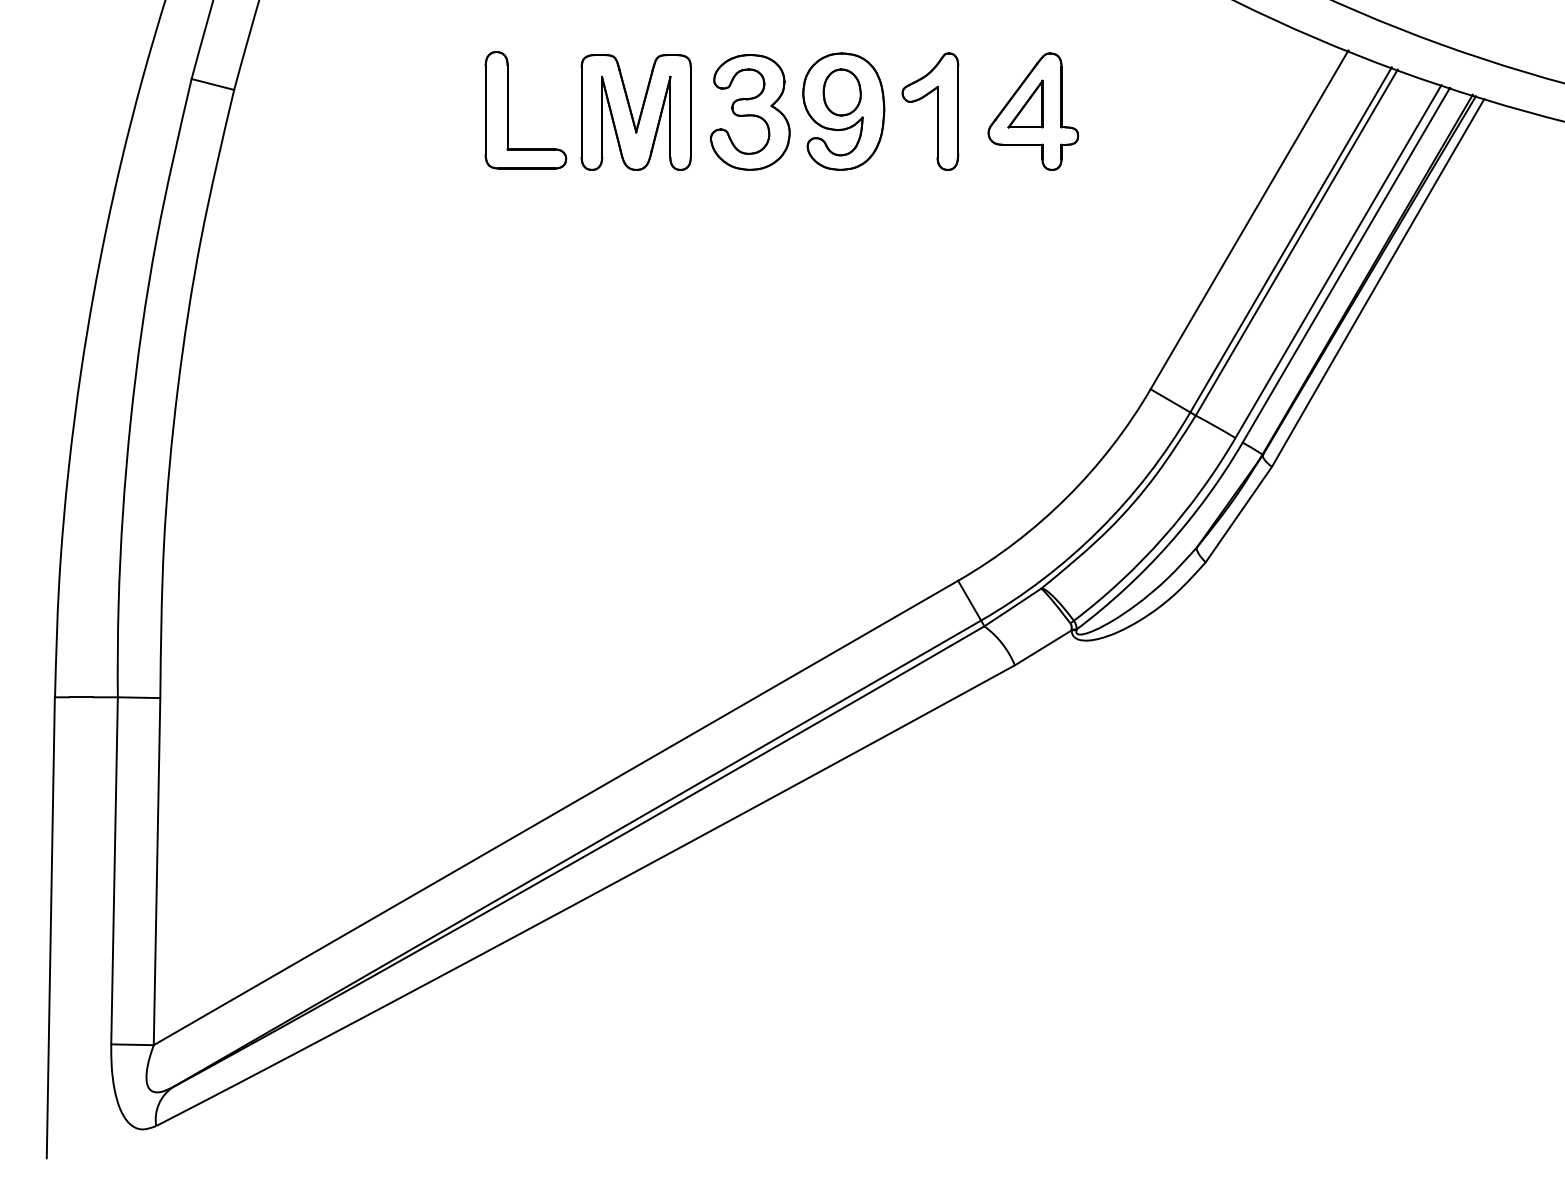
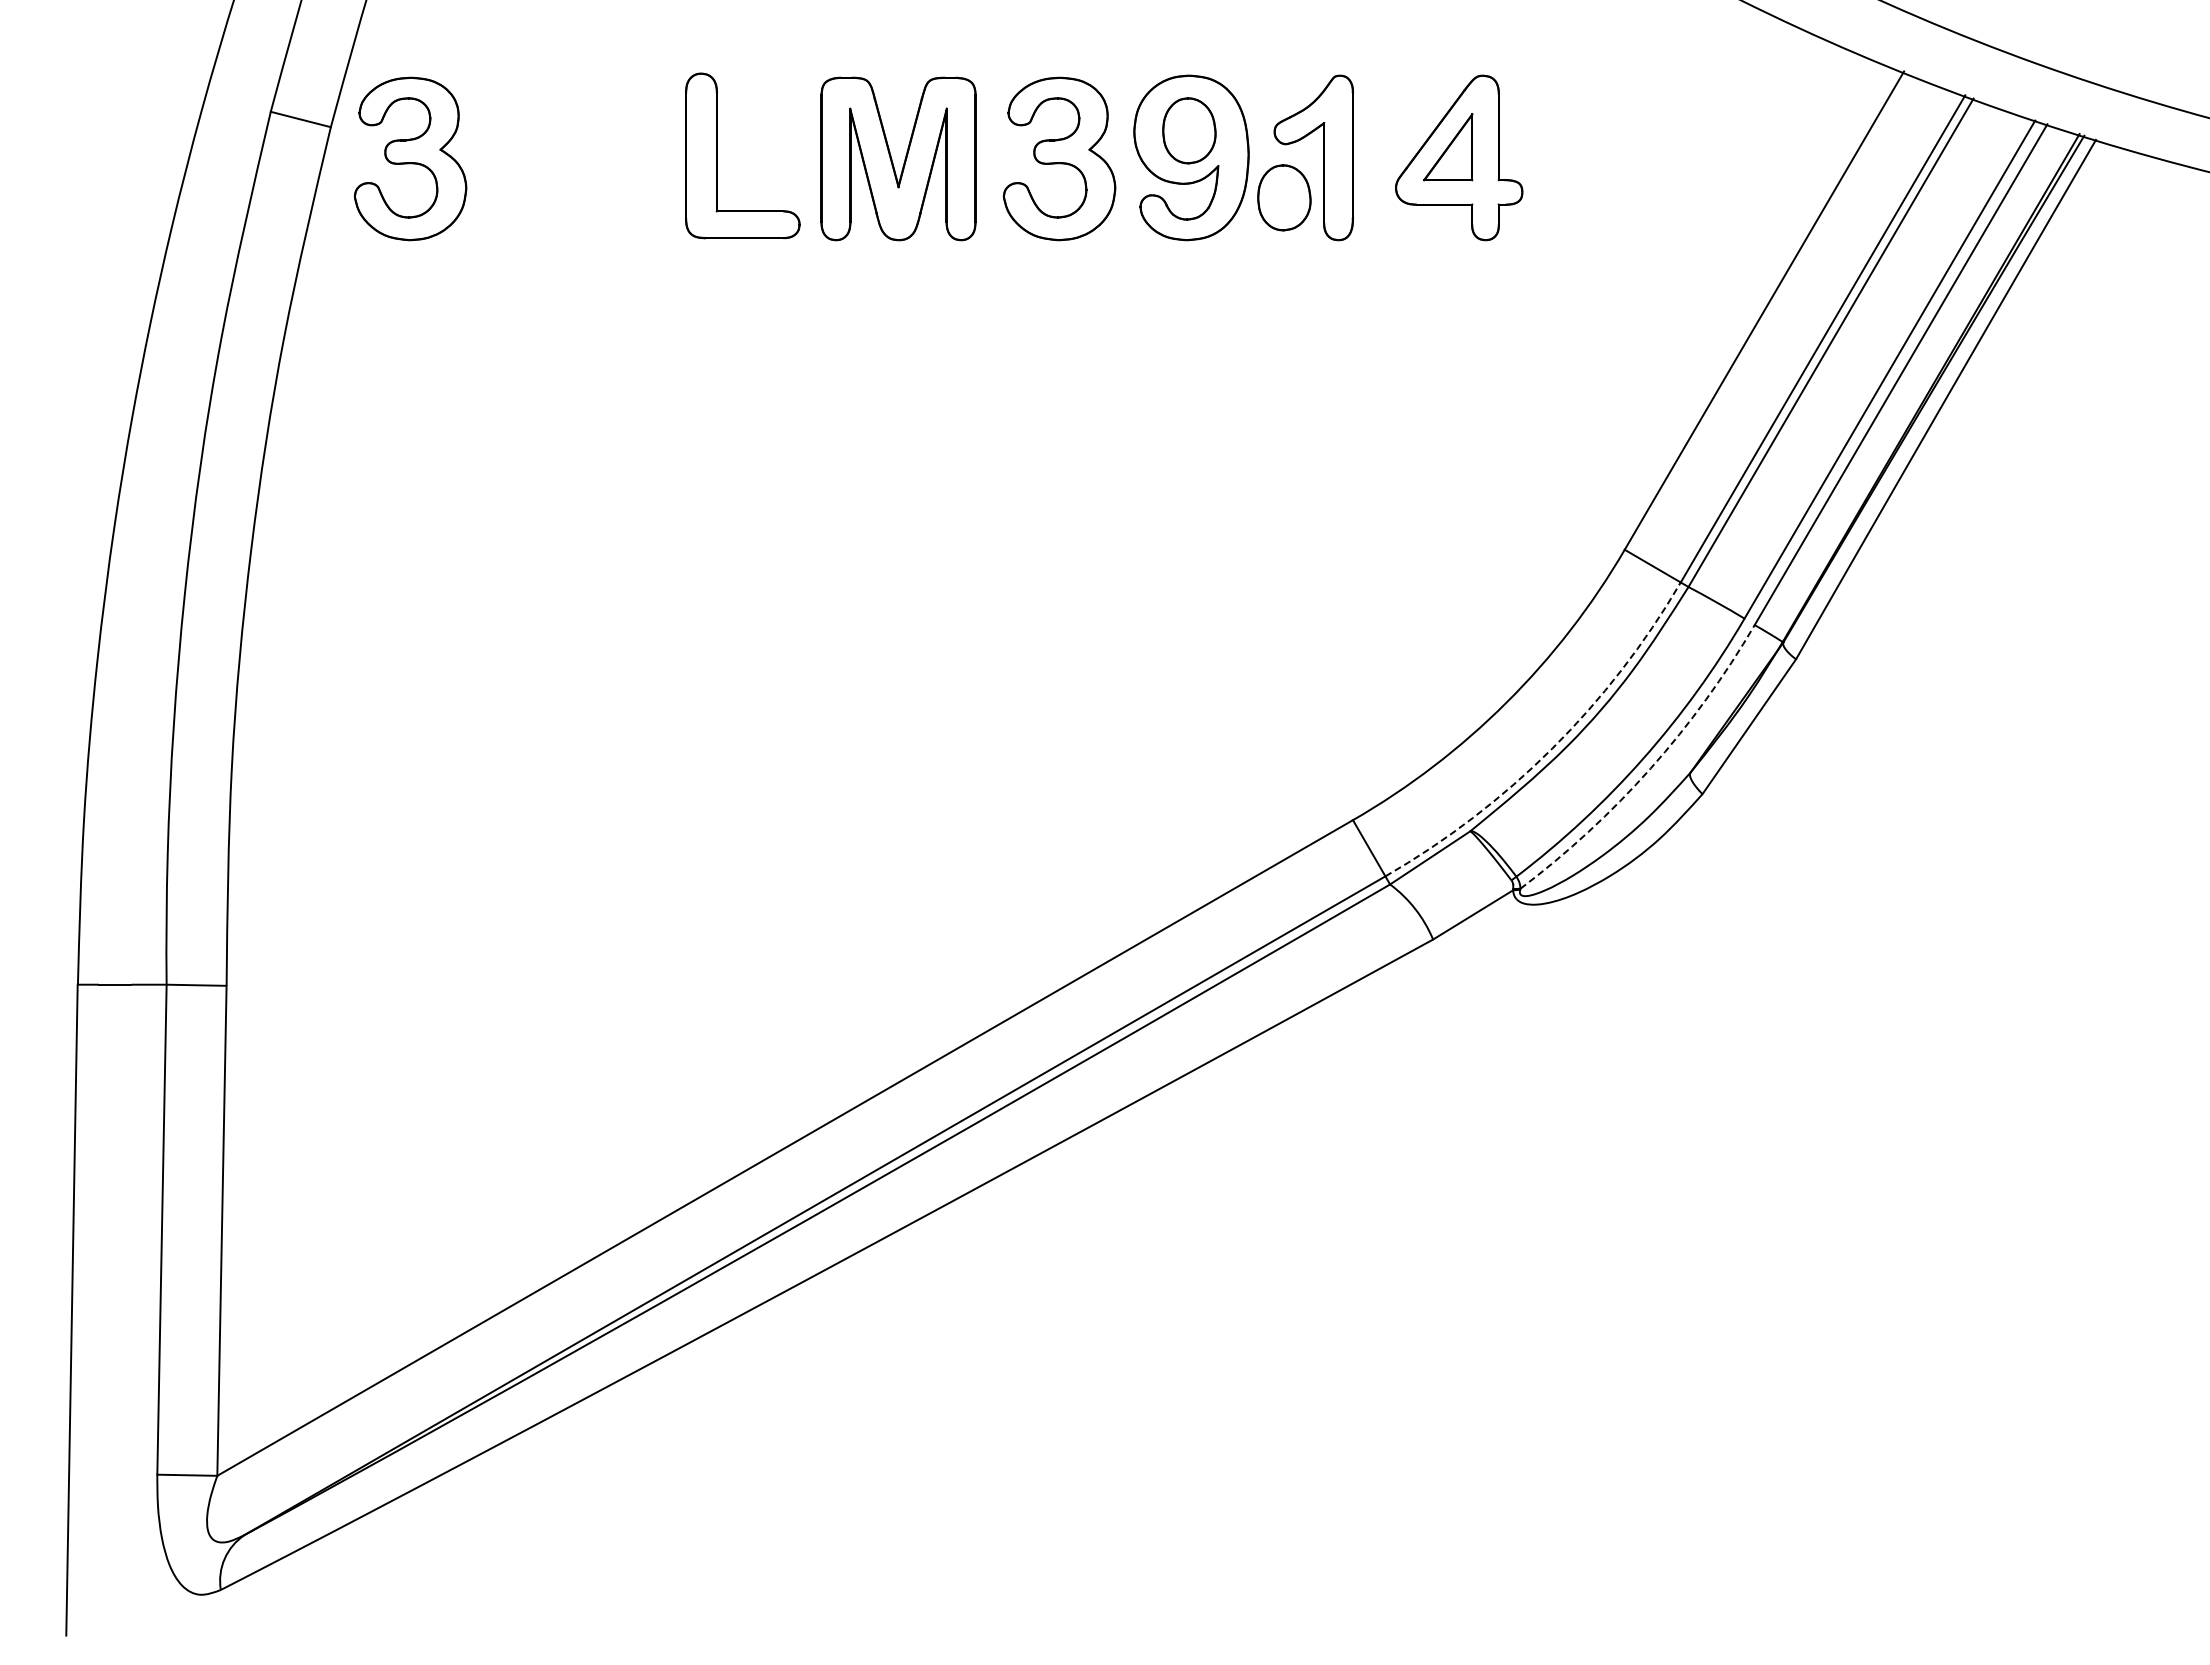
part: (290, 112) -> (410, 158), added
part: (909, 139) -> (1284, 197), added
arc: (1099, 530) -> (1552, 748), solid -> dashed
arc: (1168, 544) -> (1650, 768), solid -> dashed

